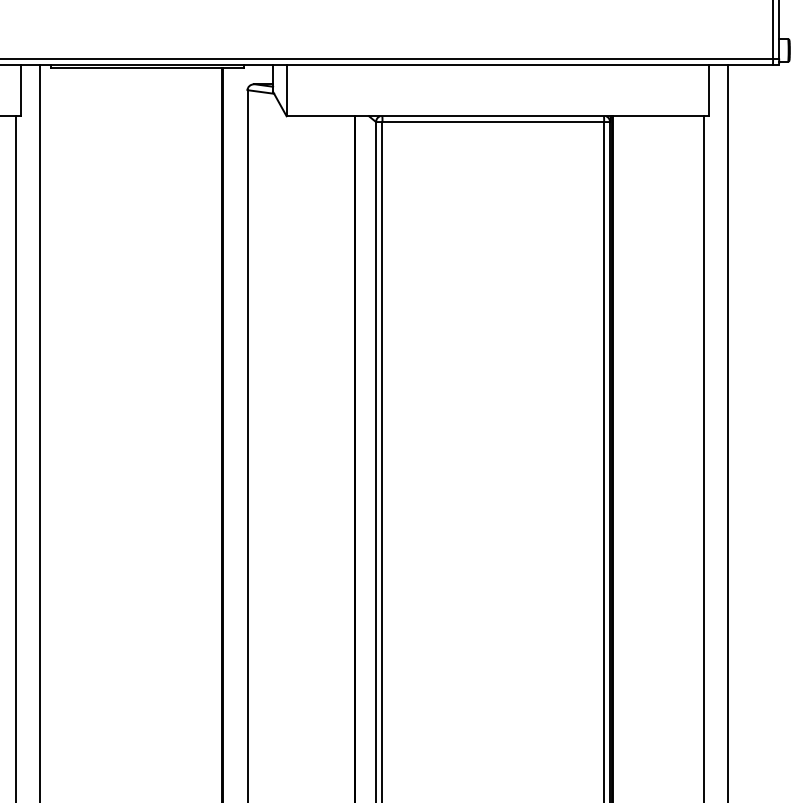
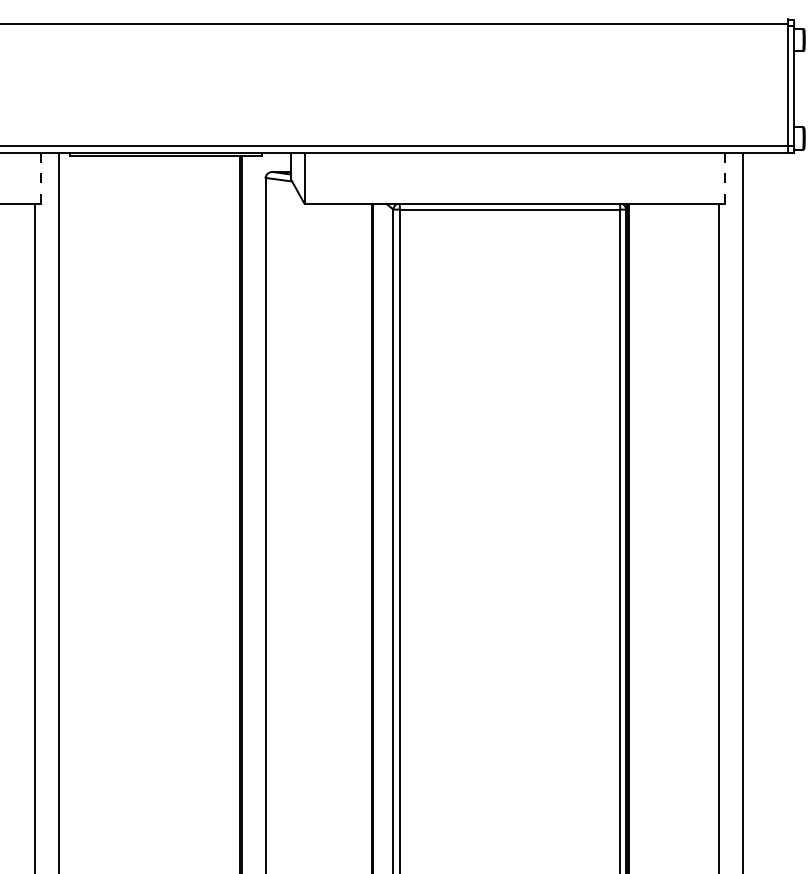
line: (20, 90) -> (40, 178), solid -> dashed
line: (709, 90) -> (724, 178), solid -> dashed

